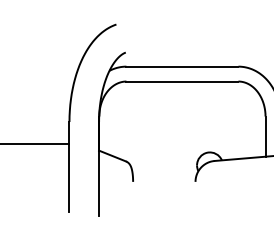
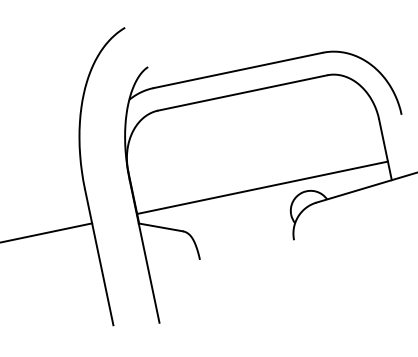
line: (182, 144) -> (262, 187), added

